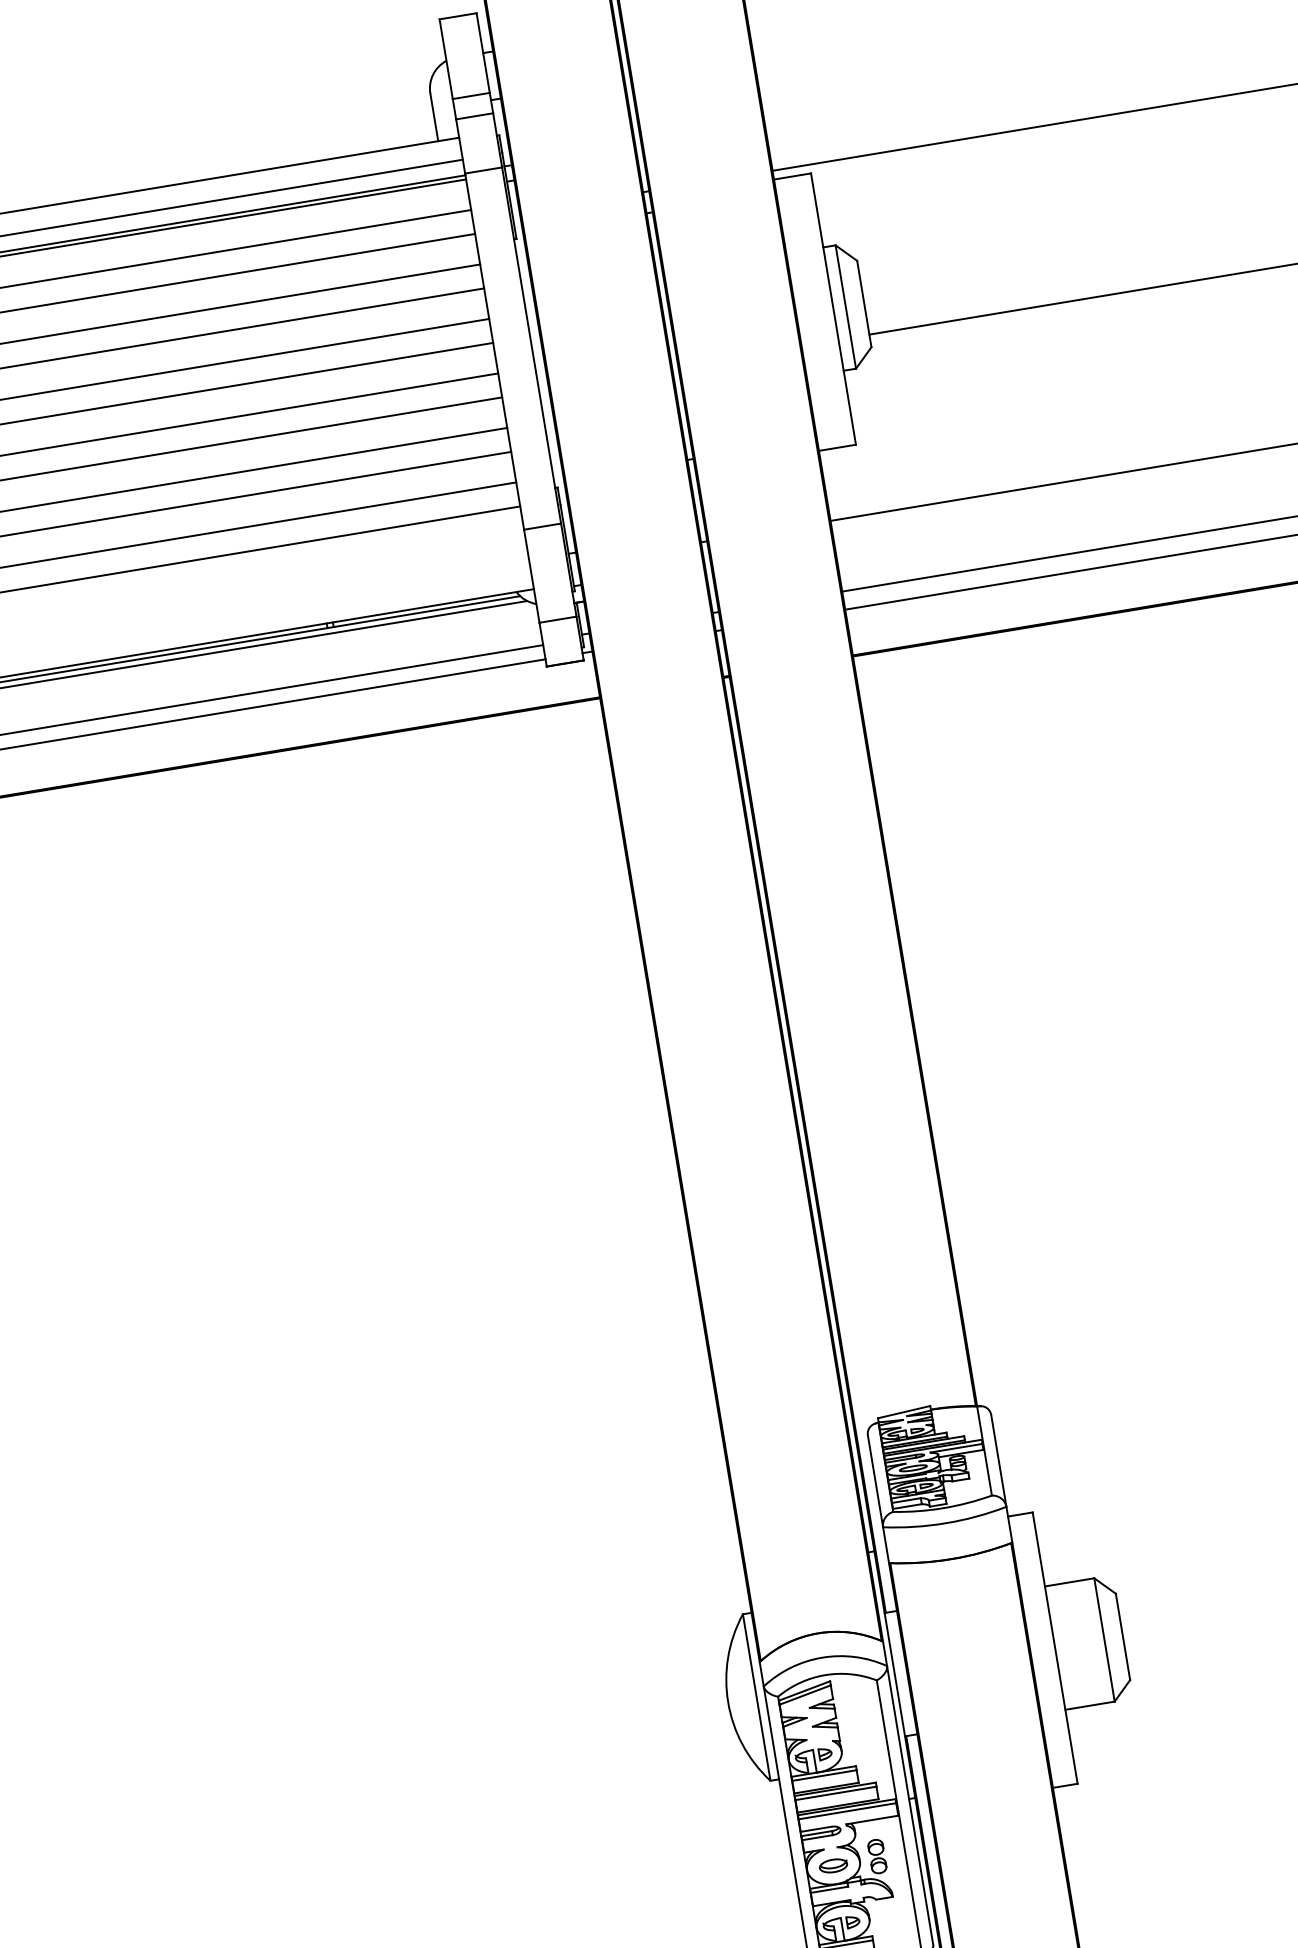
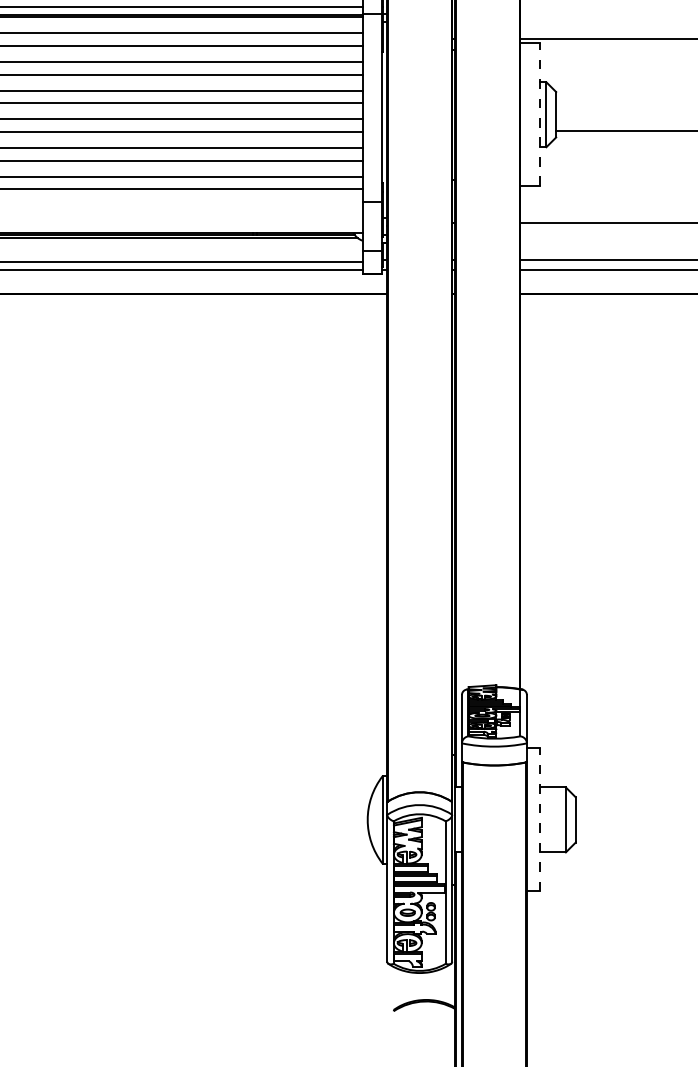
line: (832, 308) -> (539, 114), solid -> dashed
line: (1054, 1647) -> (539, 819), solid -> dashed

